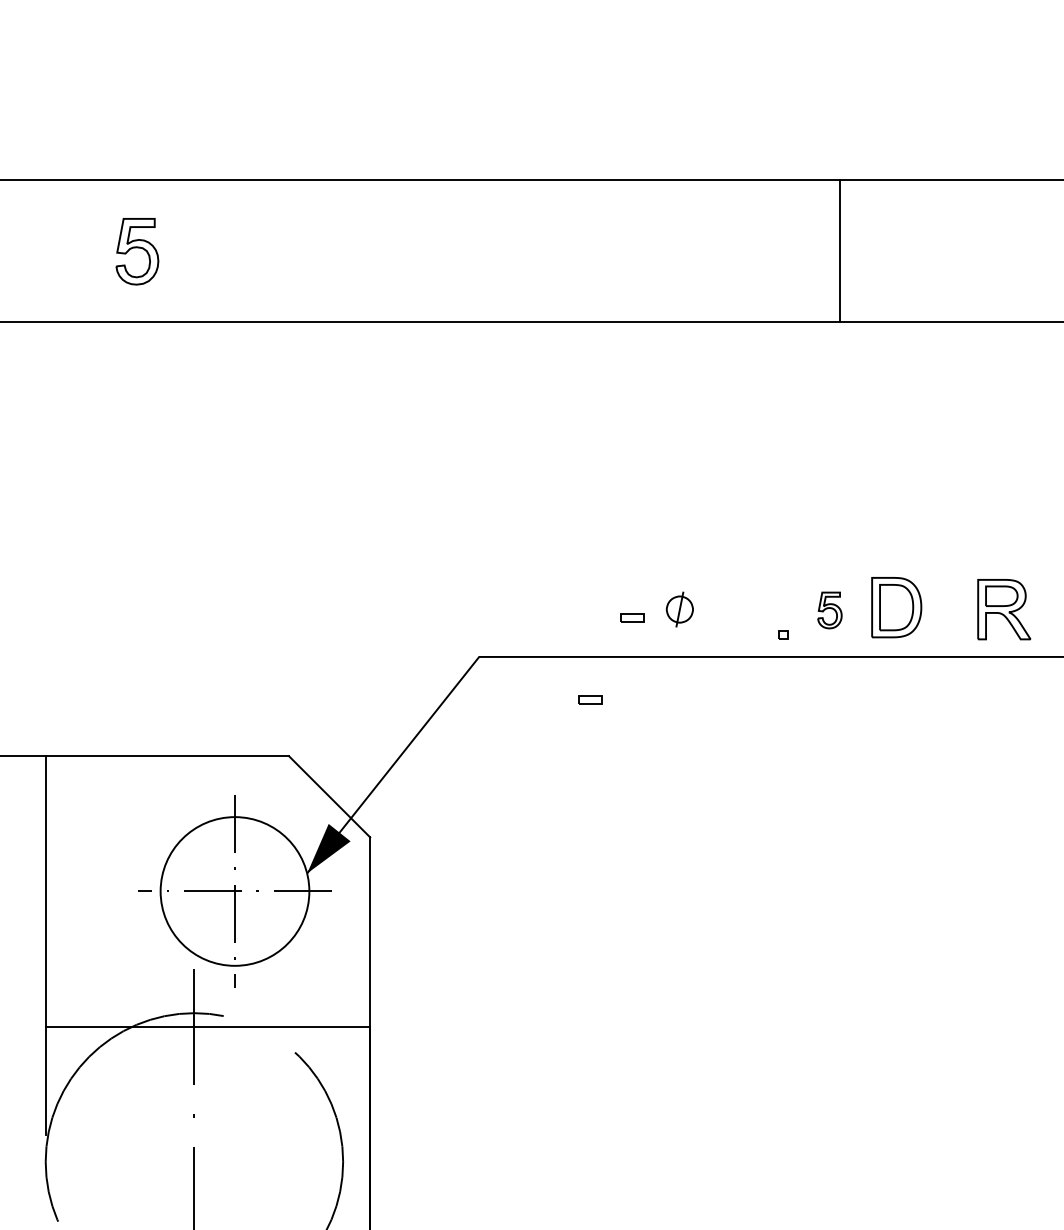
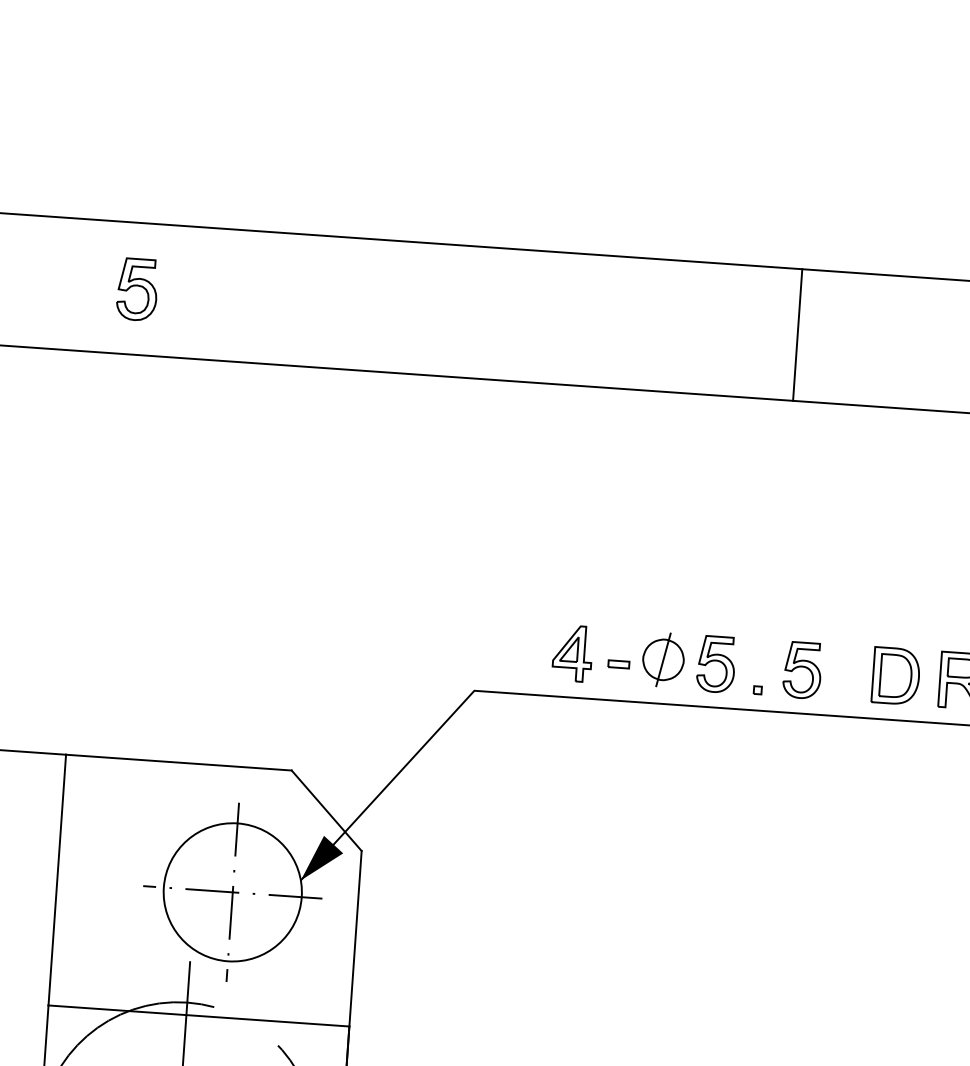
line: (840, 250) -> (797, 334), moved
part: (137, 251) -> (137, 289), moved
part: (896, 607) -> (895, 676), moved
part: (581, 609) -> (572, 653), added
part: (679, 609) -> (663, 659), size x1.67
part: (736, 610) -> (715, 664), added
part: (829, 610) -> (802, 670), size x1.67
part: (590, 699) -> (574, 737), removed

